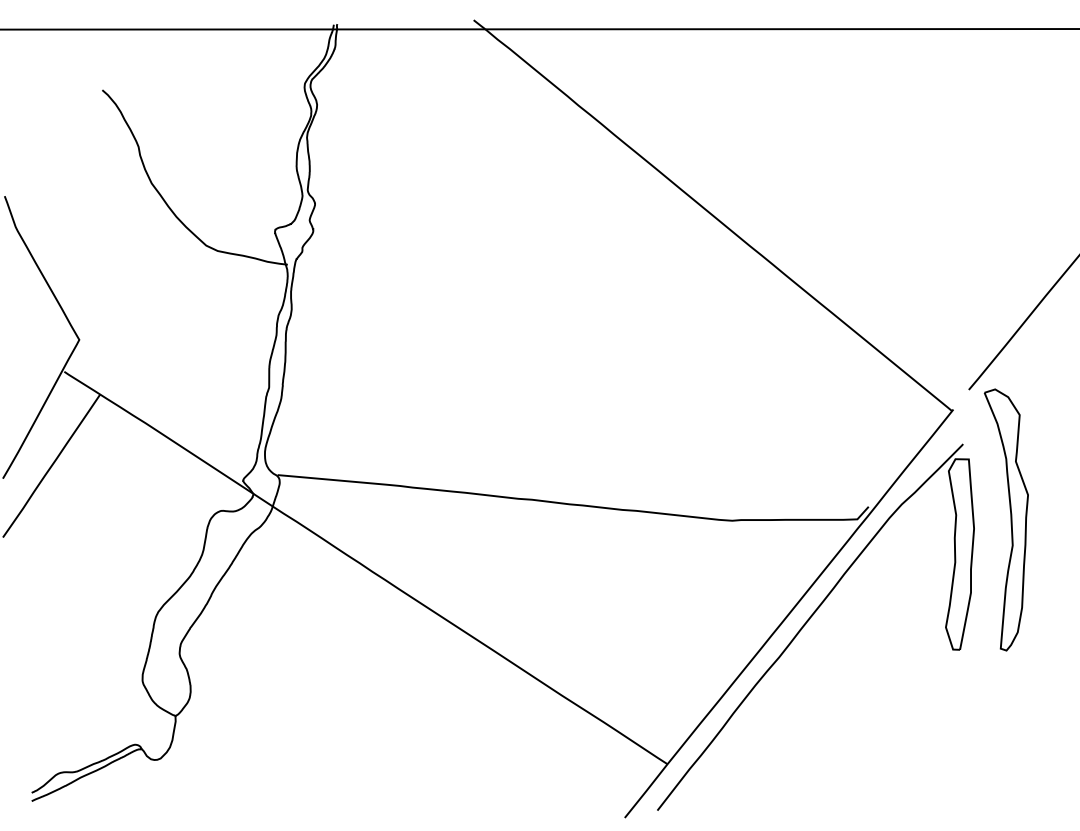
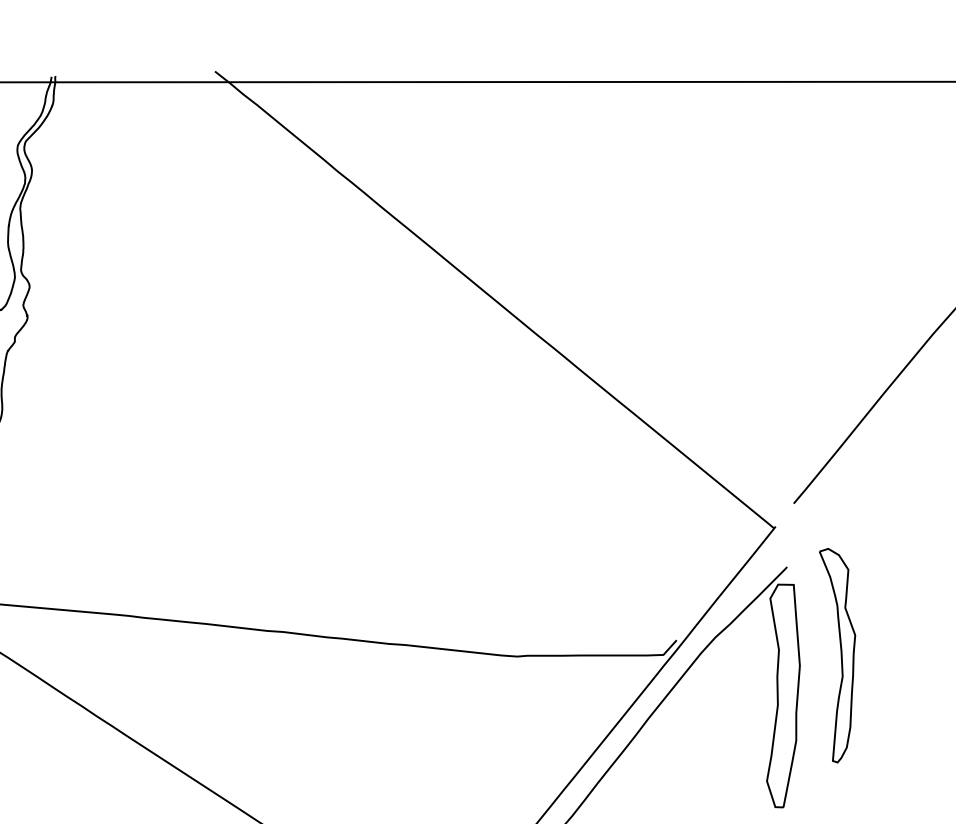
part: (1005, 519) -> (836, 655), size x0.7

